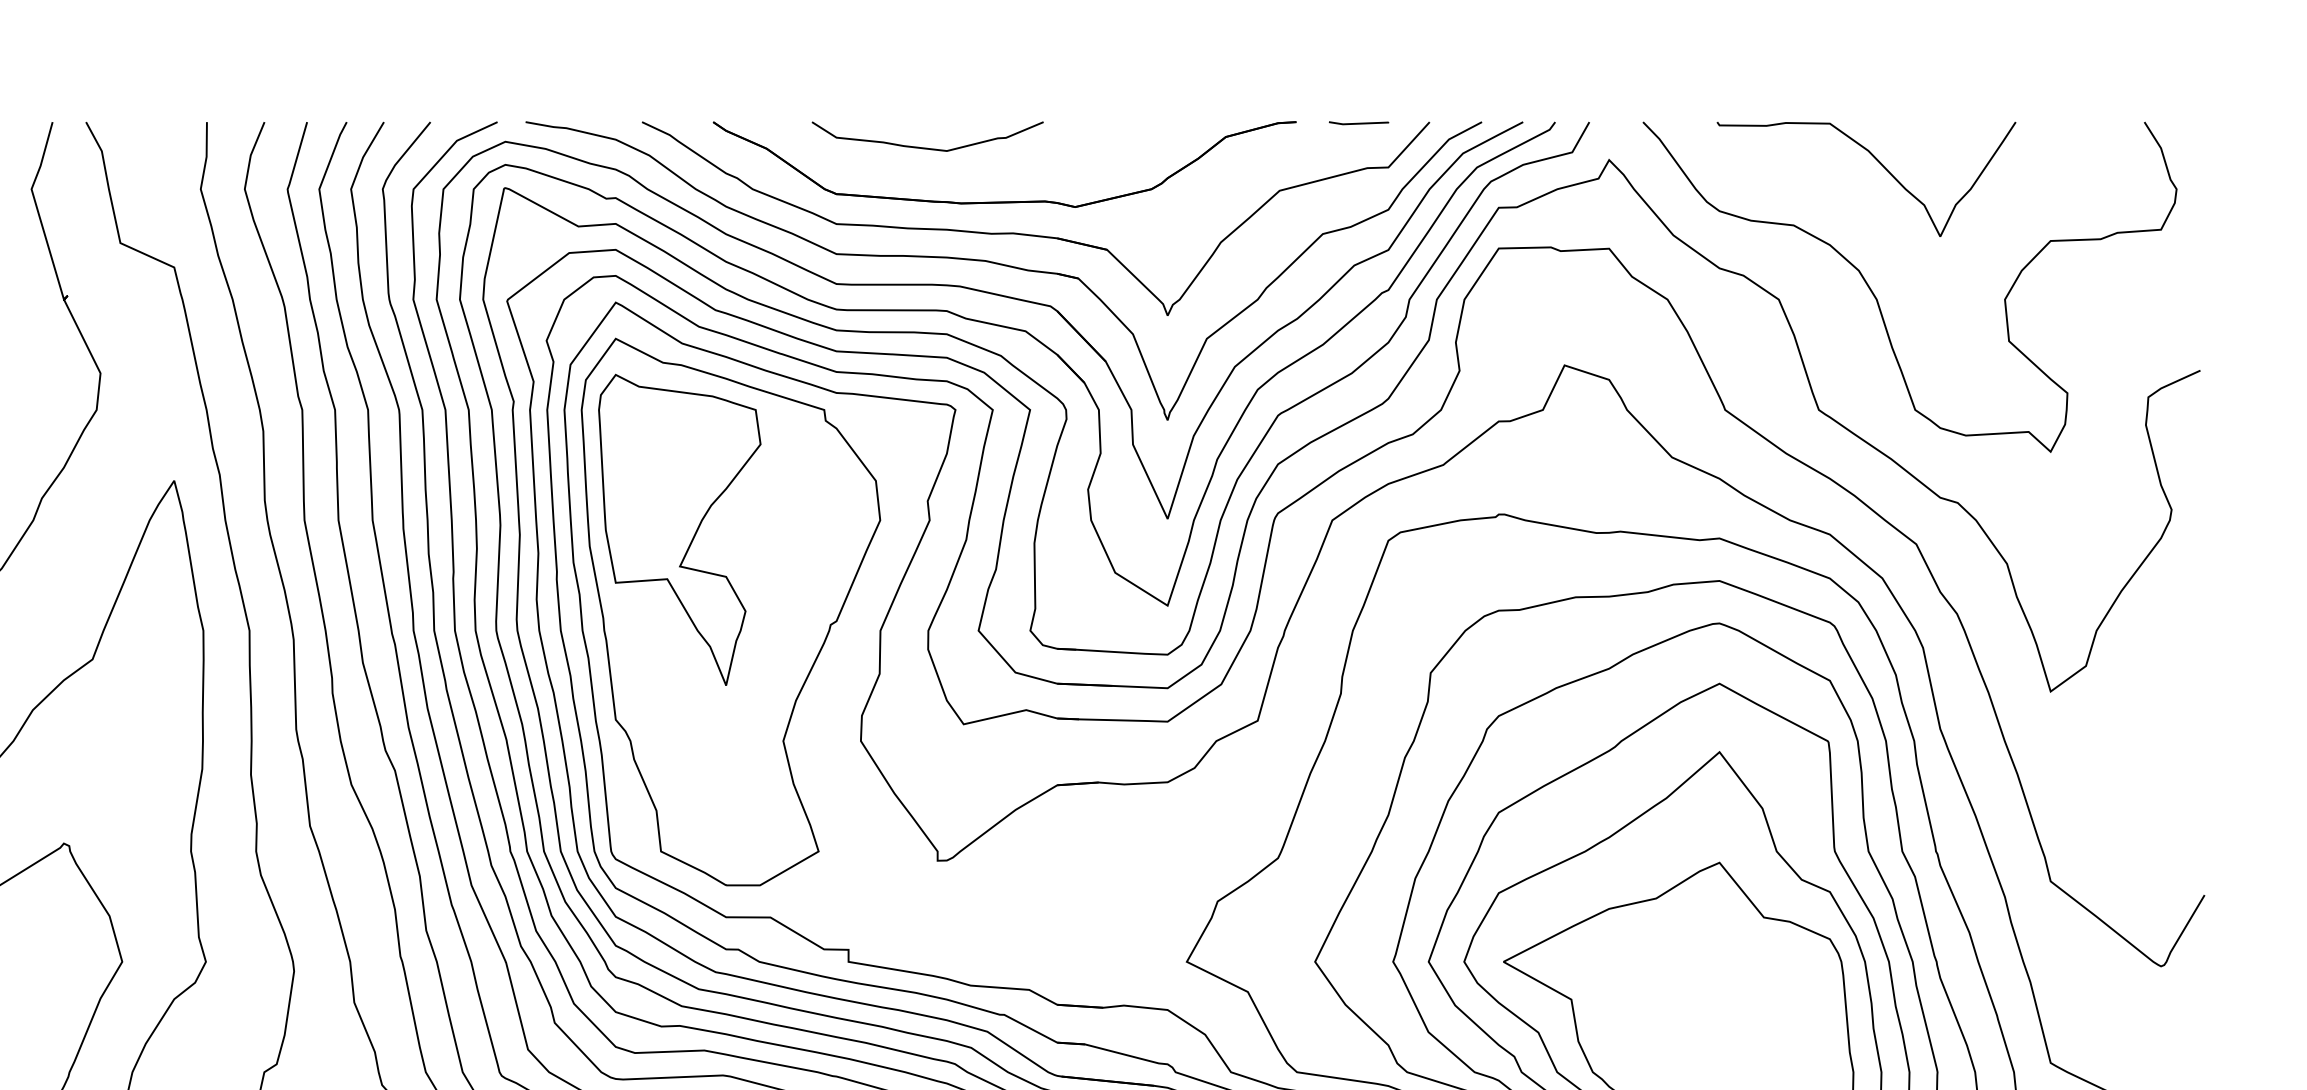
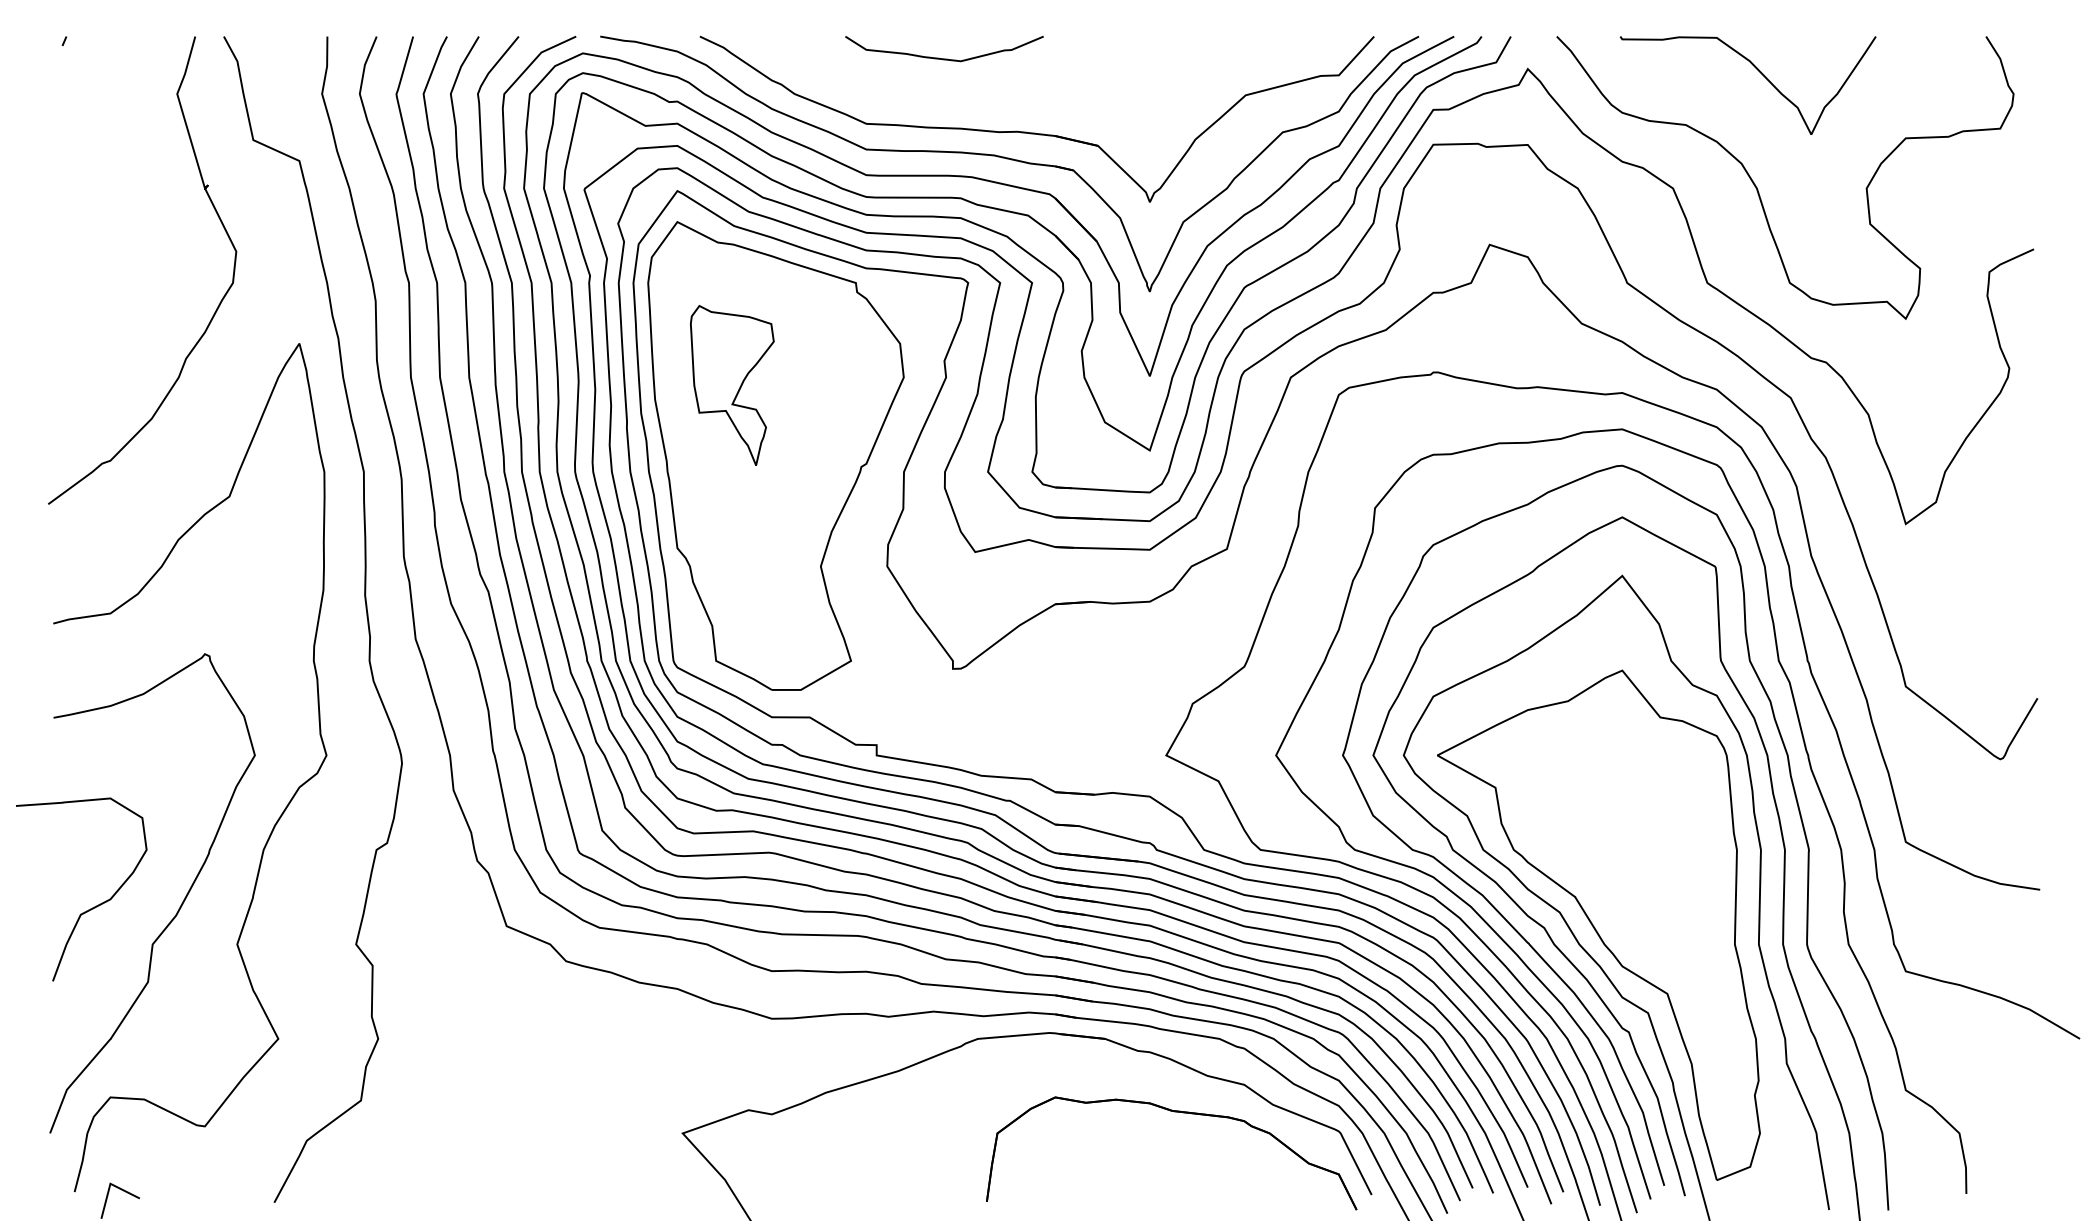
line: (1358, 123) -> (1313, 37), removed
part: (1004, 201) -> (1010, 104), removed
part: (680, 529) -> (732, 385), size x0.6

